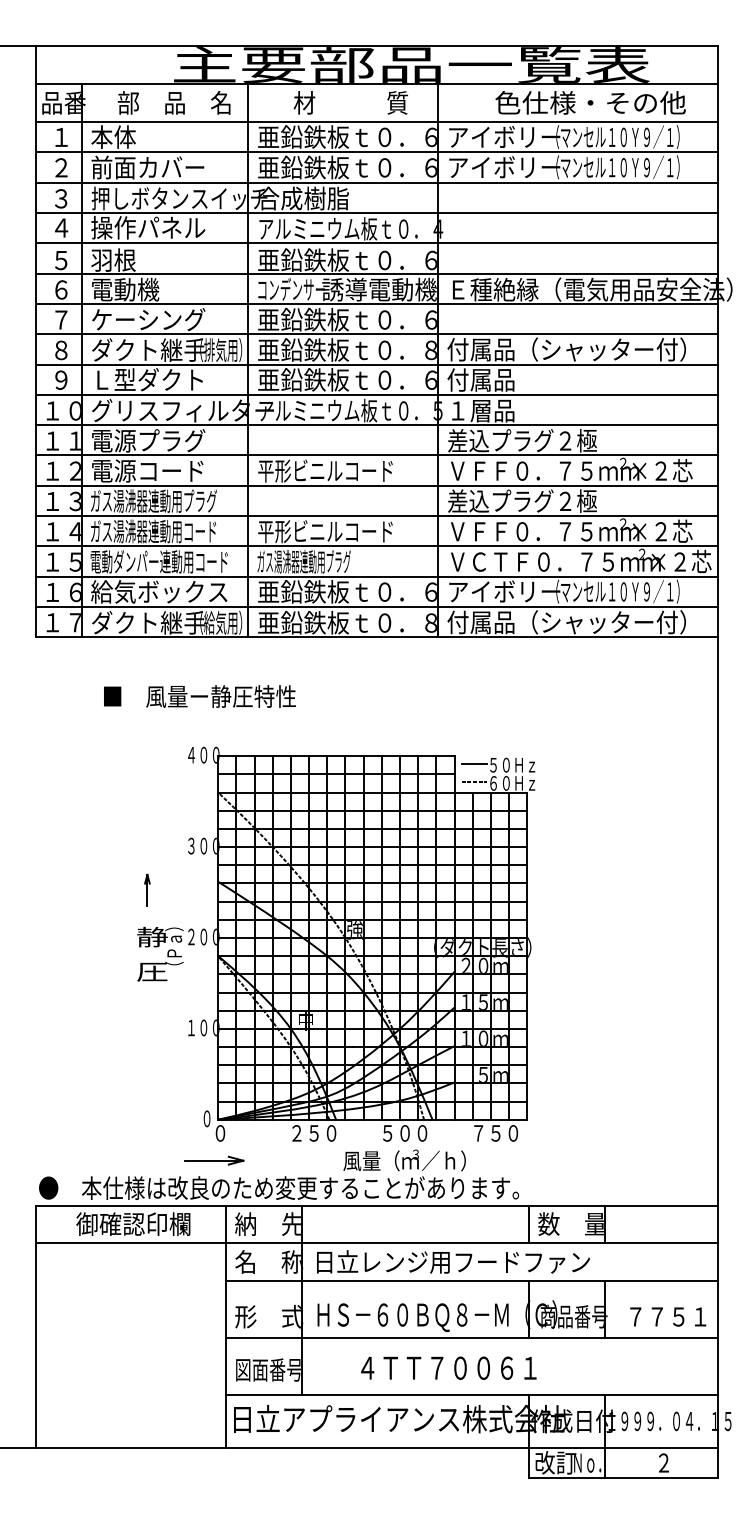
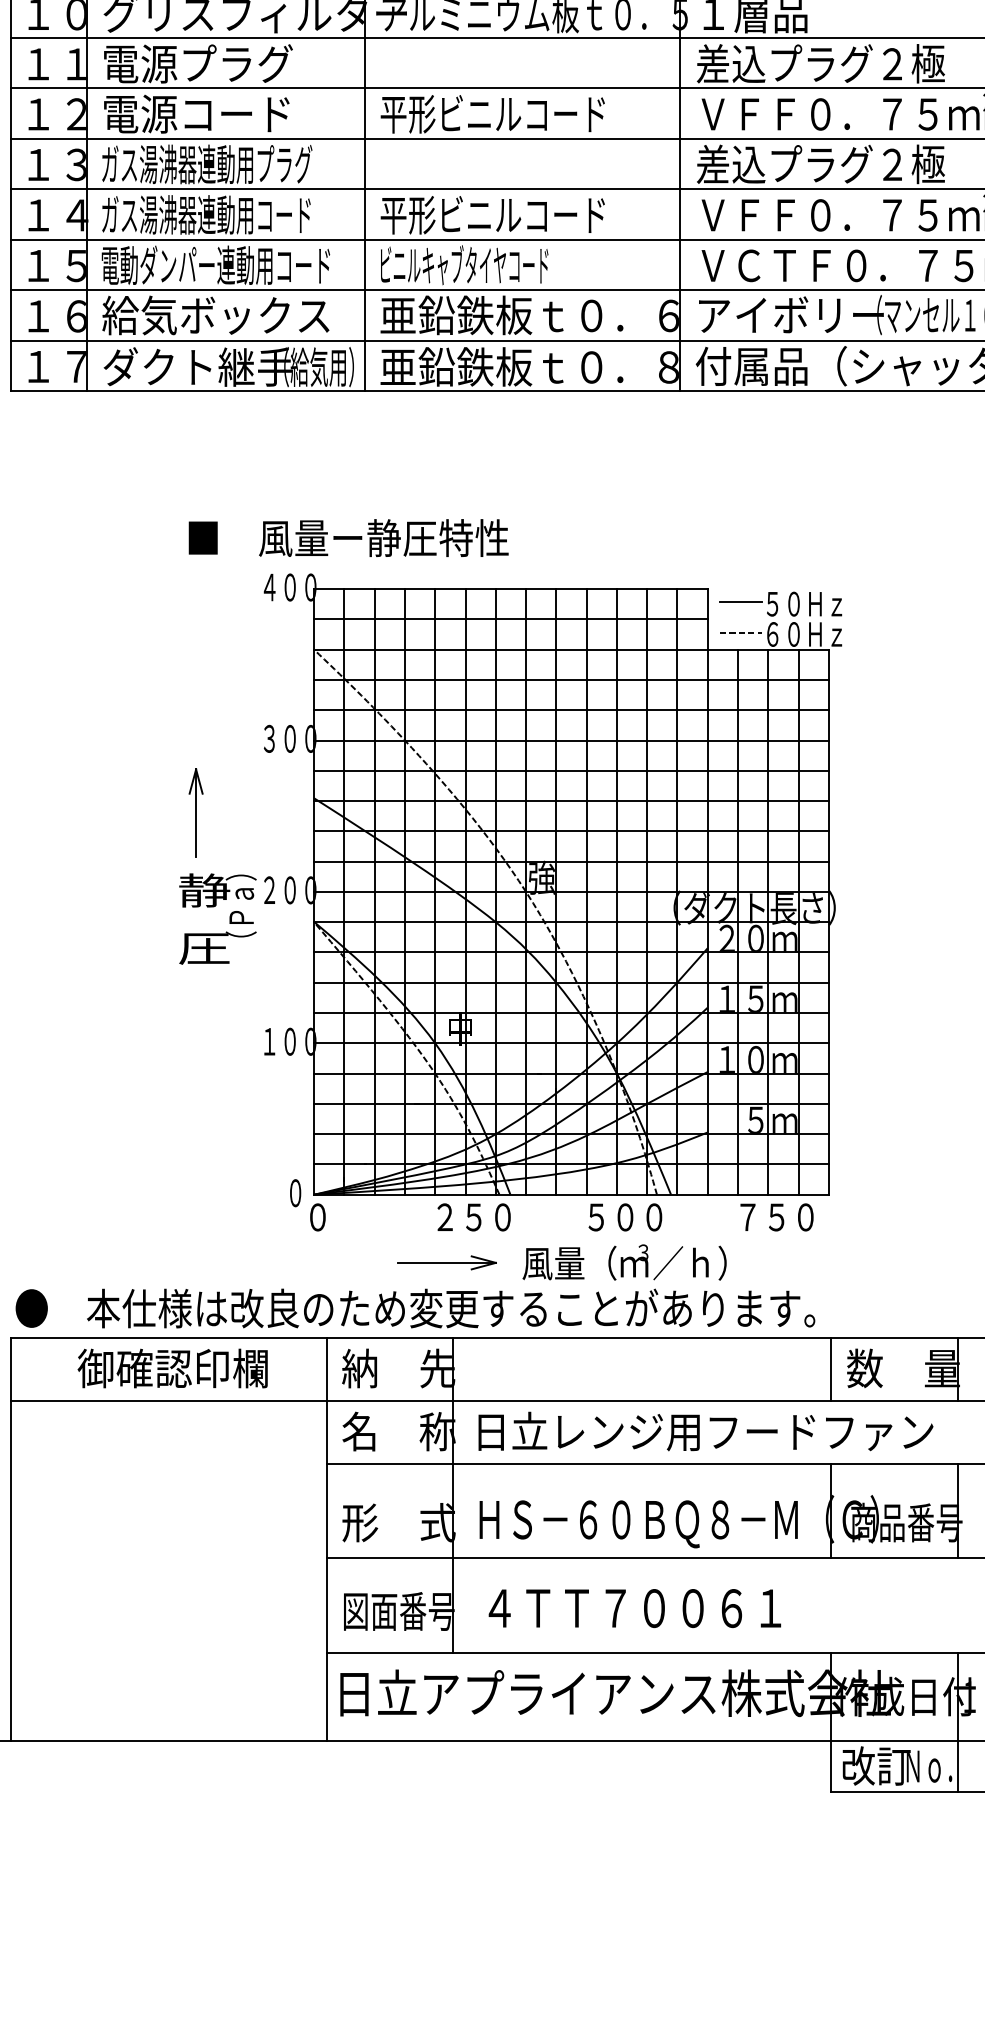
text: (307, 561) -> (462, 264), ガス湯沸器連動用プラグ -> ビニルキャブタイヤコード
text: (199, 696) -> (347, 538), moved
part: (147, 890) -> (196, 812), size x1.67
part: (214, 1160) -> (447, 1262), moved
text: (448, 1367) -> (634, 1607), moved

